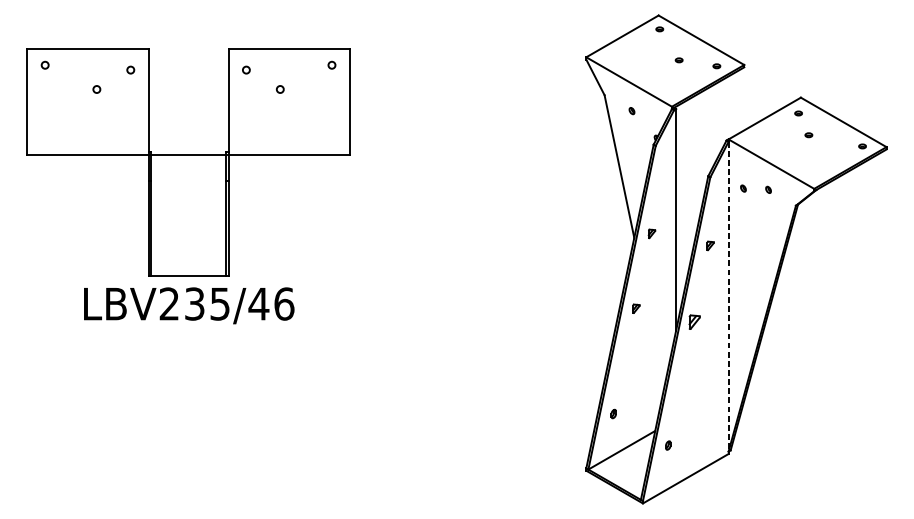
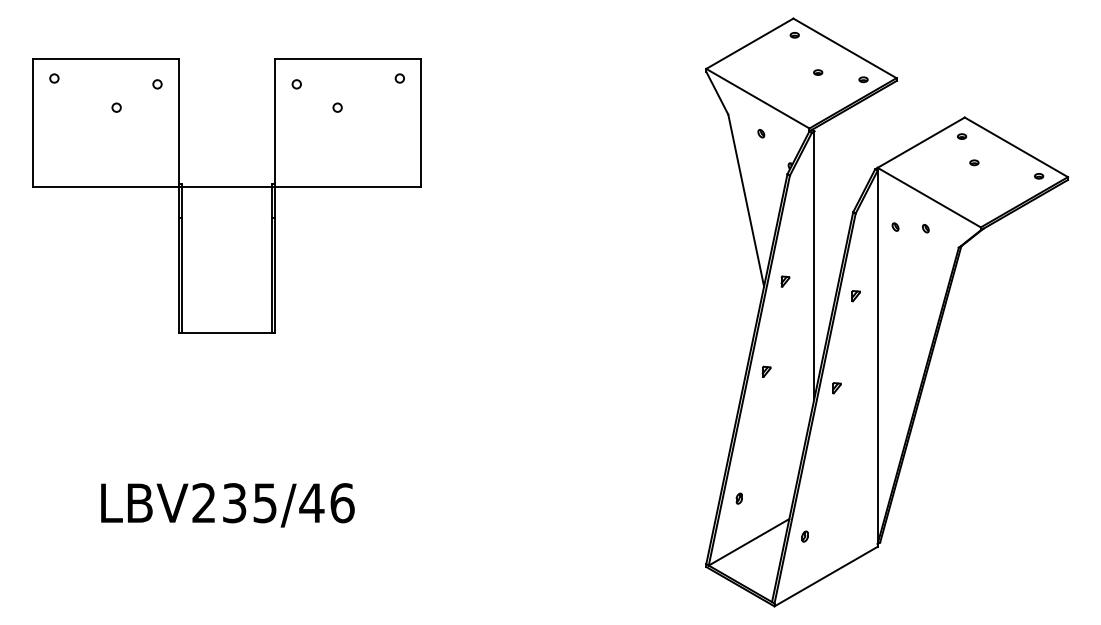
line: (728, 296) -> (877, 357), dashed -> solid
text: (188, 305) -> (227, 505), moved
part: (694, 322) -> (836, 388), size x0.62

